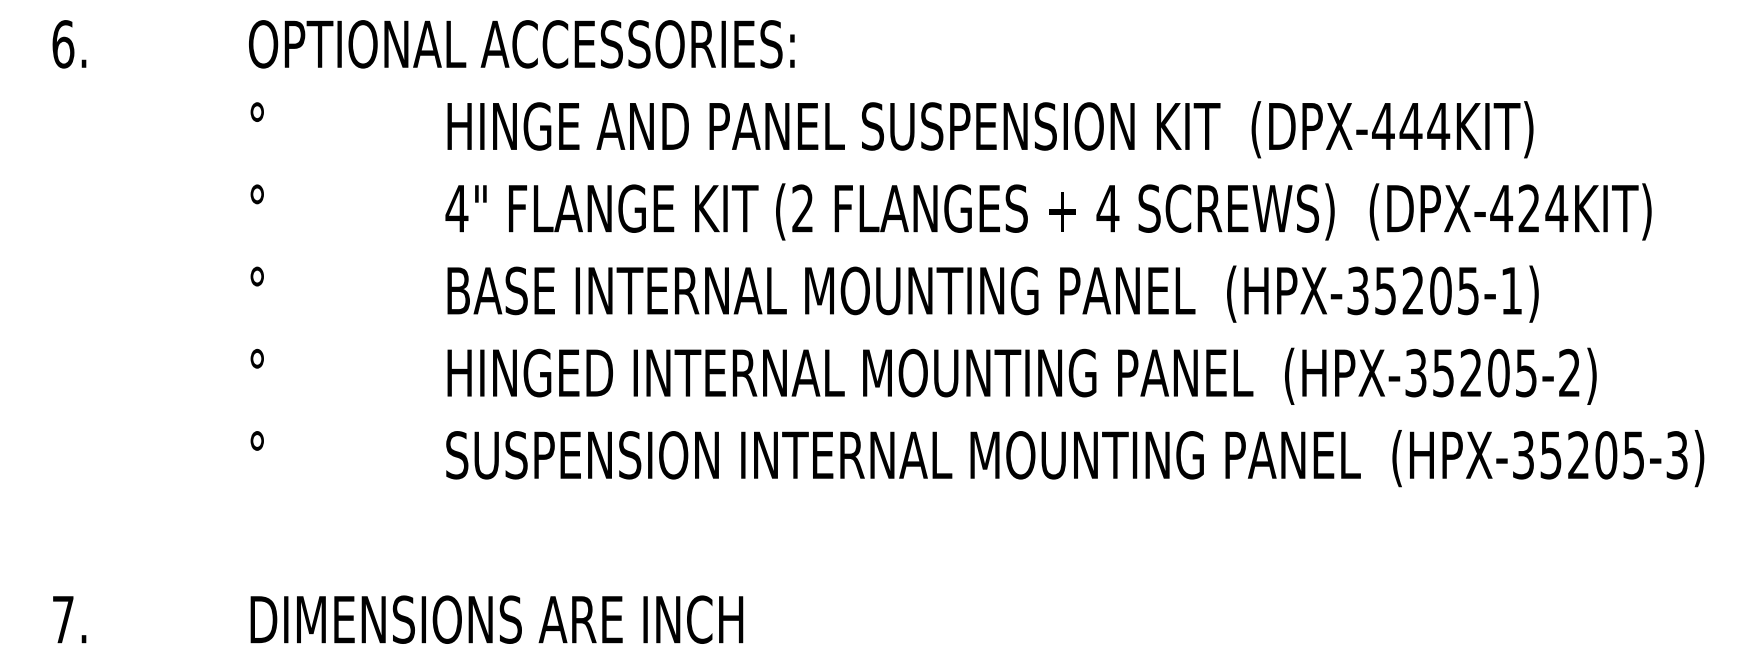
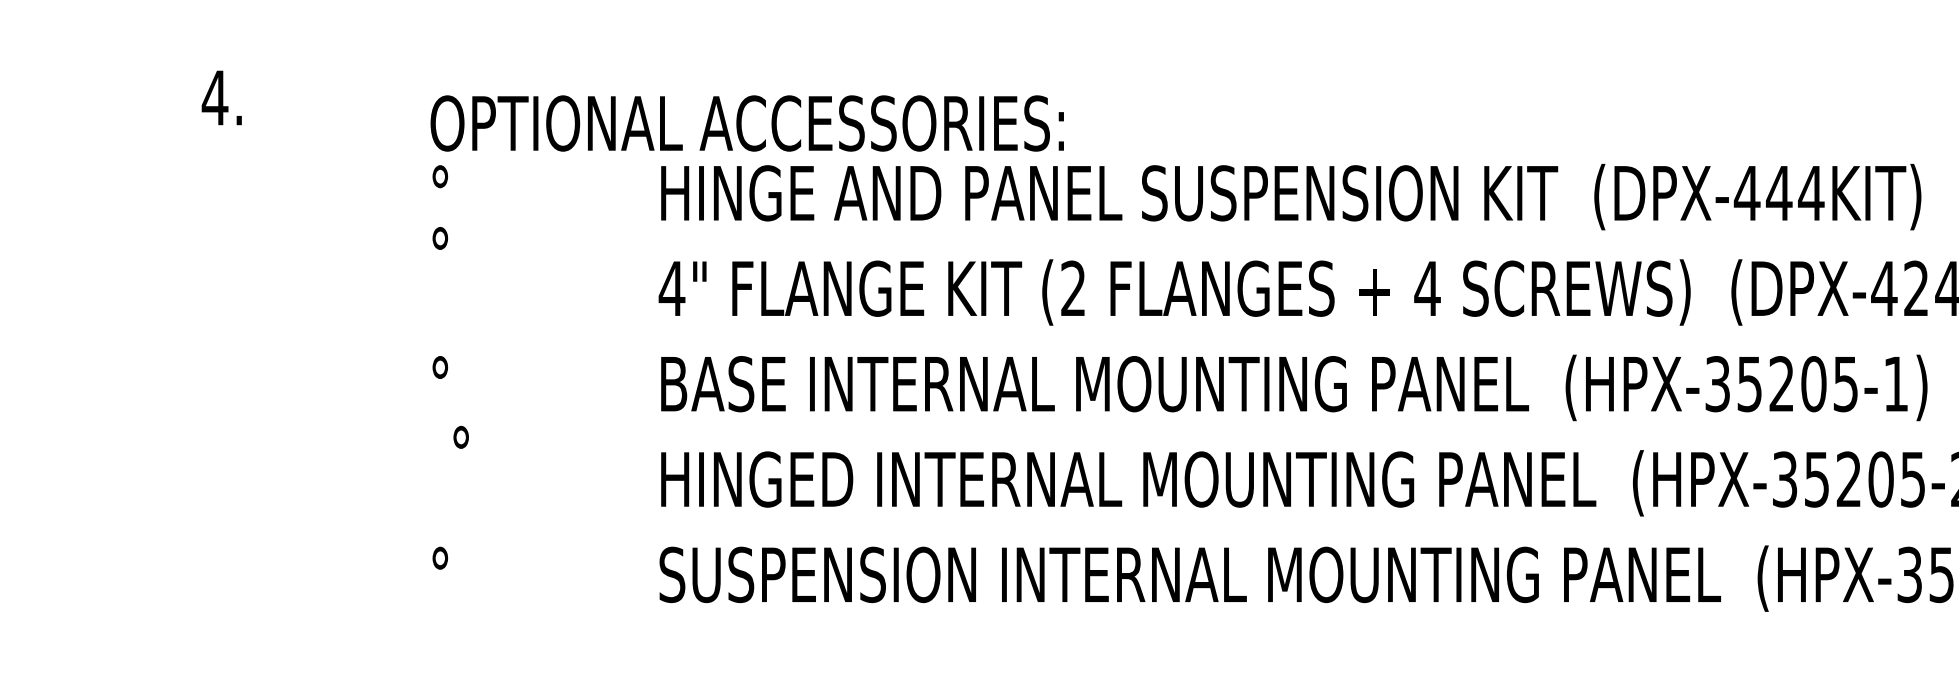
text: (62, 44) -> (214, 98), 6. -> 4.
text: (521, 44) -> (746, 123), moved
text: (256, 194) -> (439, 238), moved
text: (256, 358) -> (460, 437), moved

